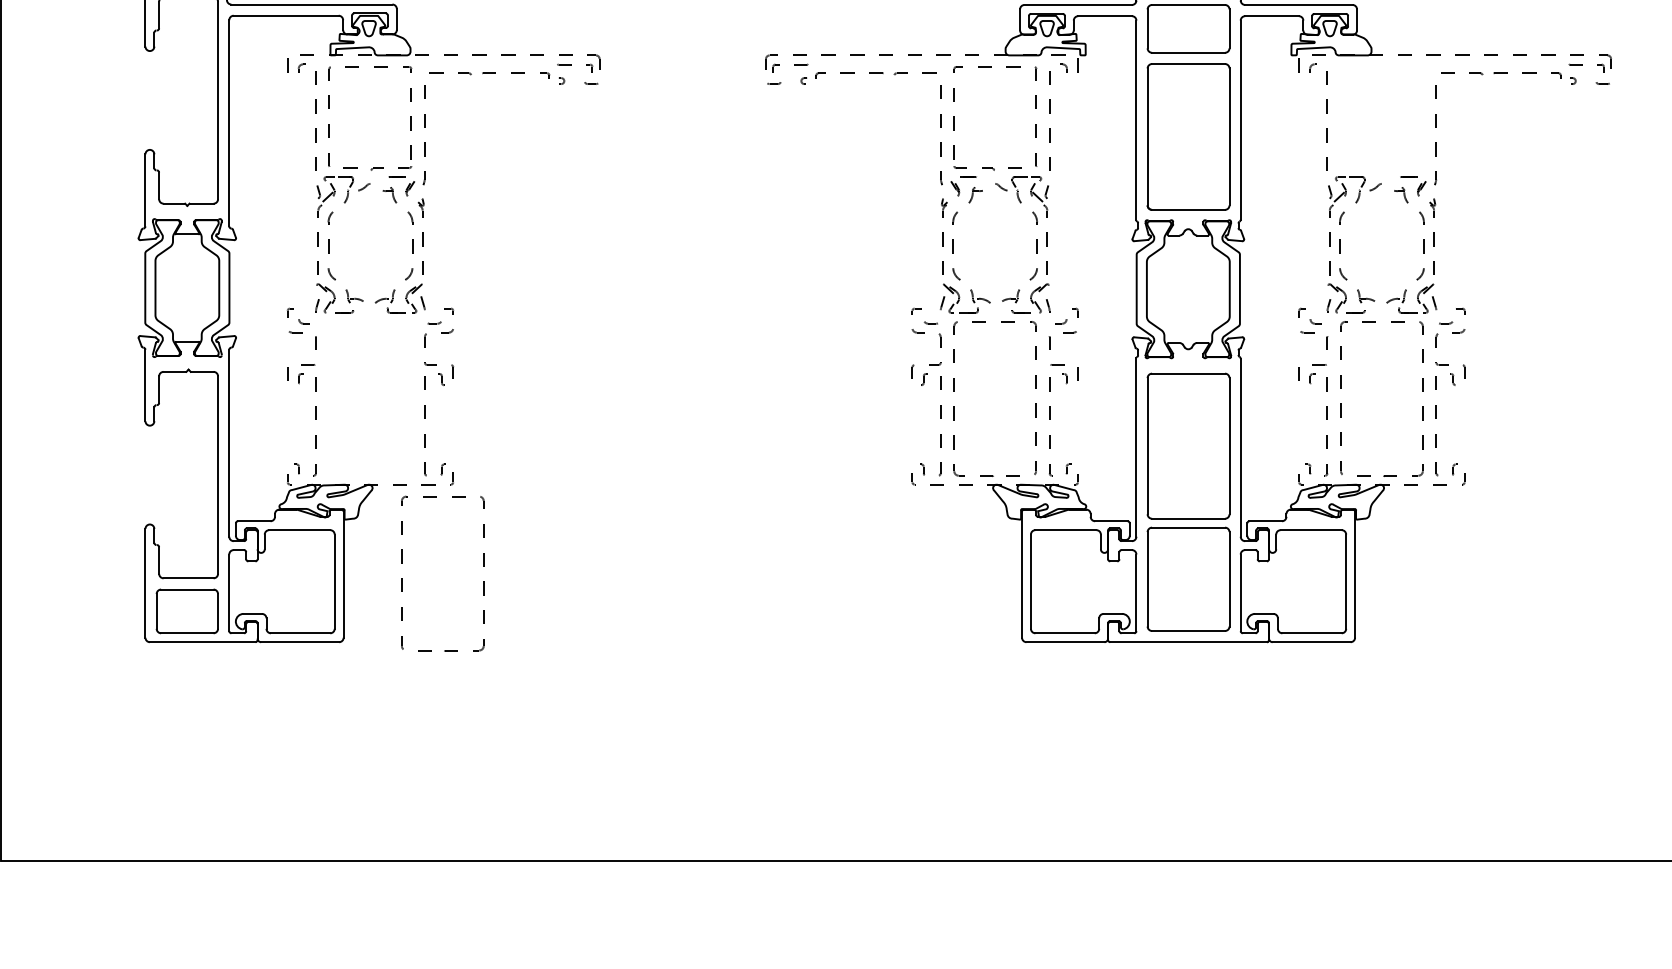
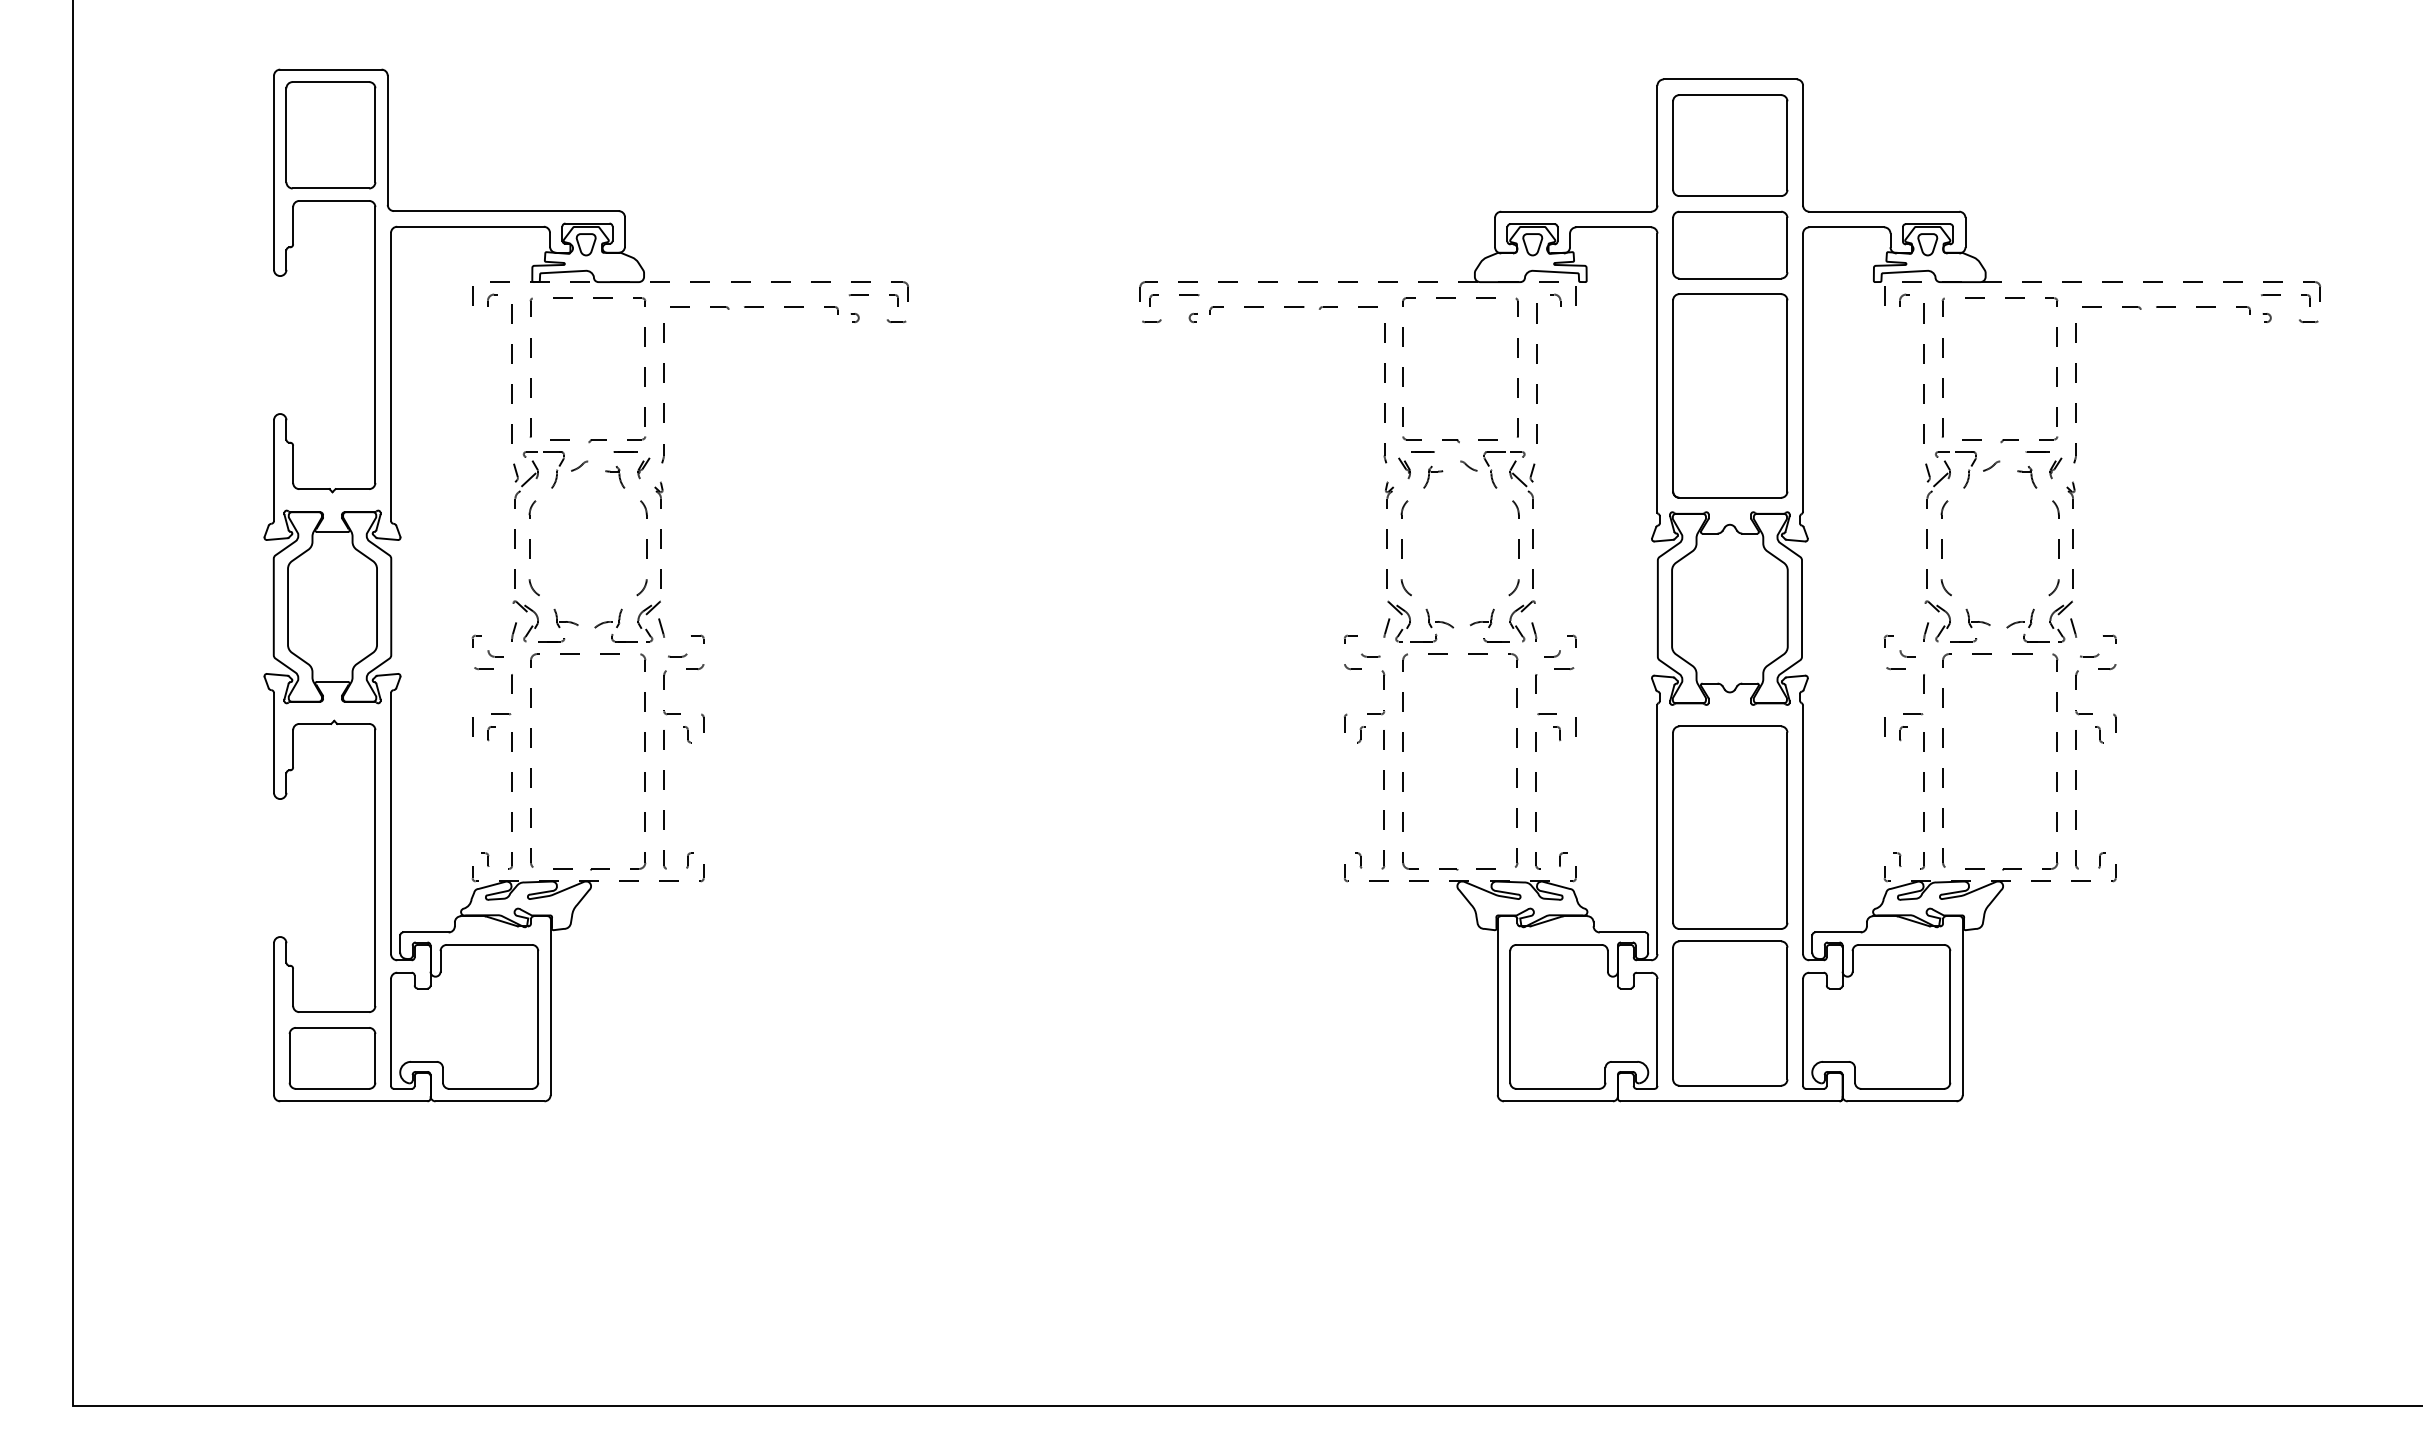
part: (1341, 124) -> (1943, 378), added
part: (483, 566) -> (644, 751), moved

